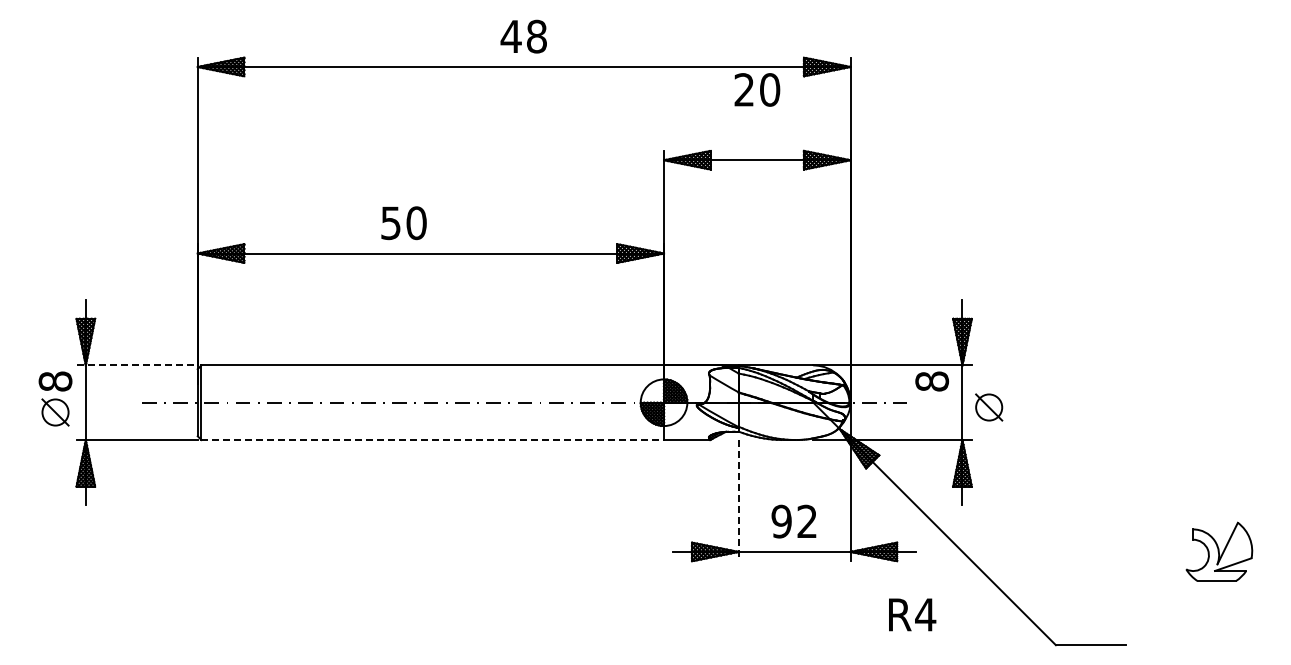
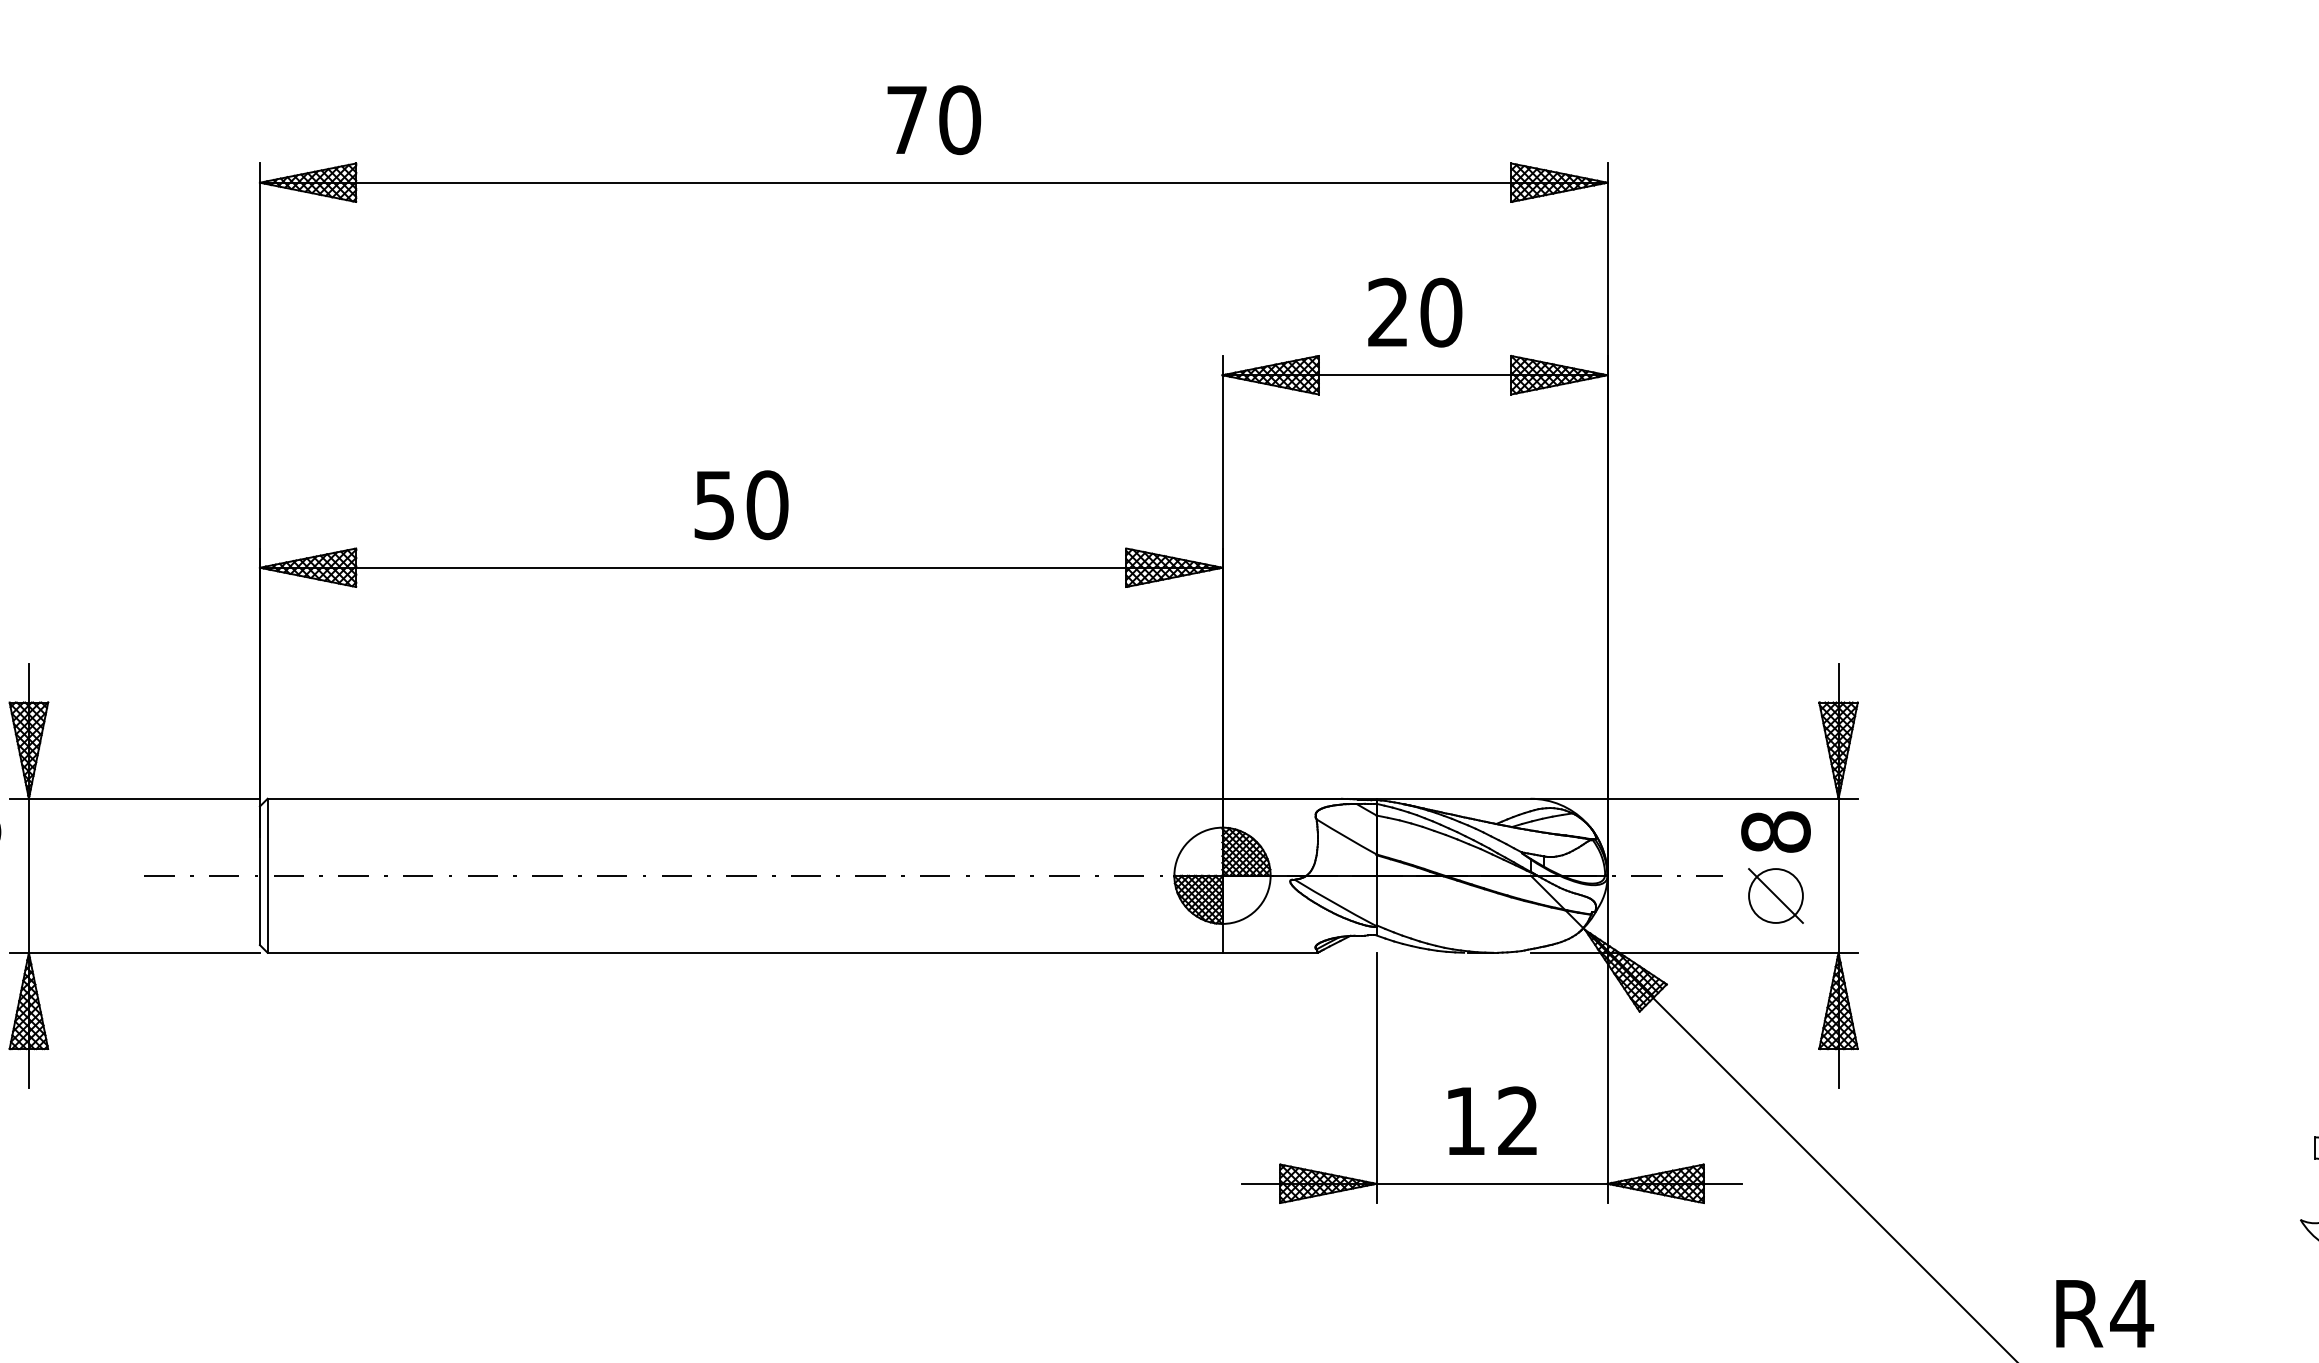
text: (523, 36) -> (932, 119), 48 -> 70
text: (757, 89) -> (1415, 311), moved
text: (403, 223) -> (740, 505), moved
line: (137, 365) -> (135, 798), dashed -> solid
part: (989, 407) -> (1776, 895), moved
line: (433, 440) -> (746, 953), dashed -> solid
line: (738, 500) -> (1376, 1077), dashed -> solid
text: (781, 521) -> (1464, 1120), 92 -> 12
text: (912, 614) -> (2104, 1312), moved

